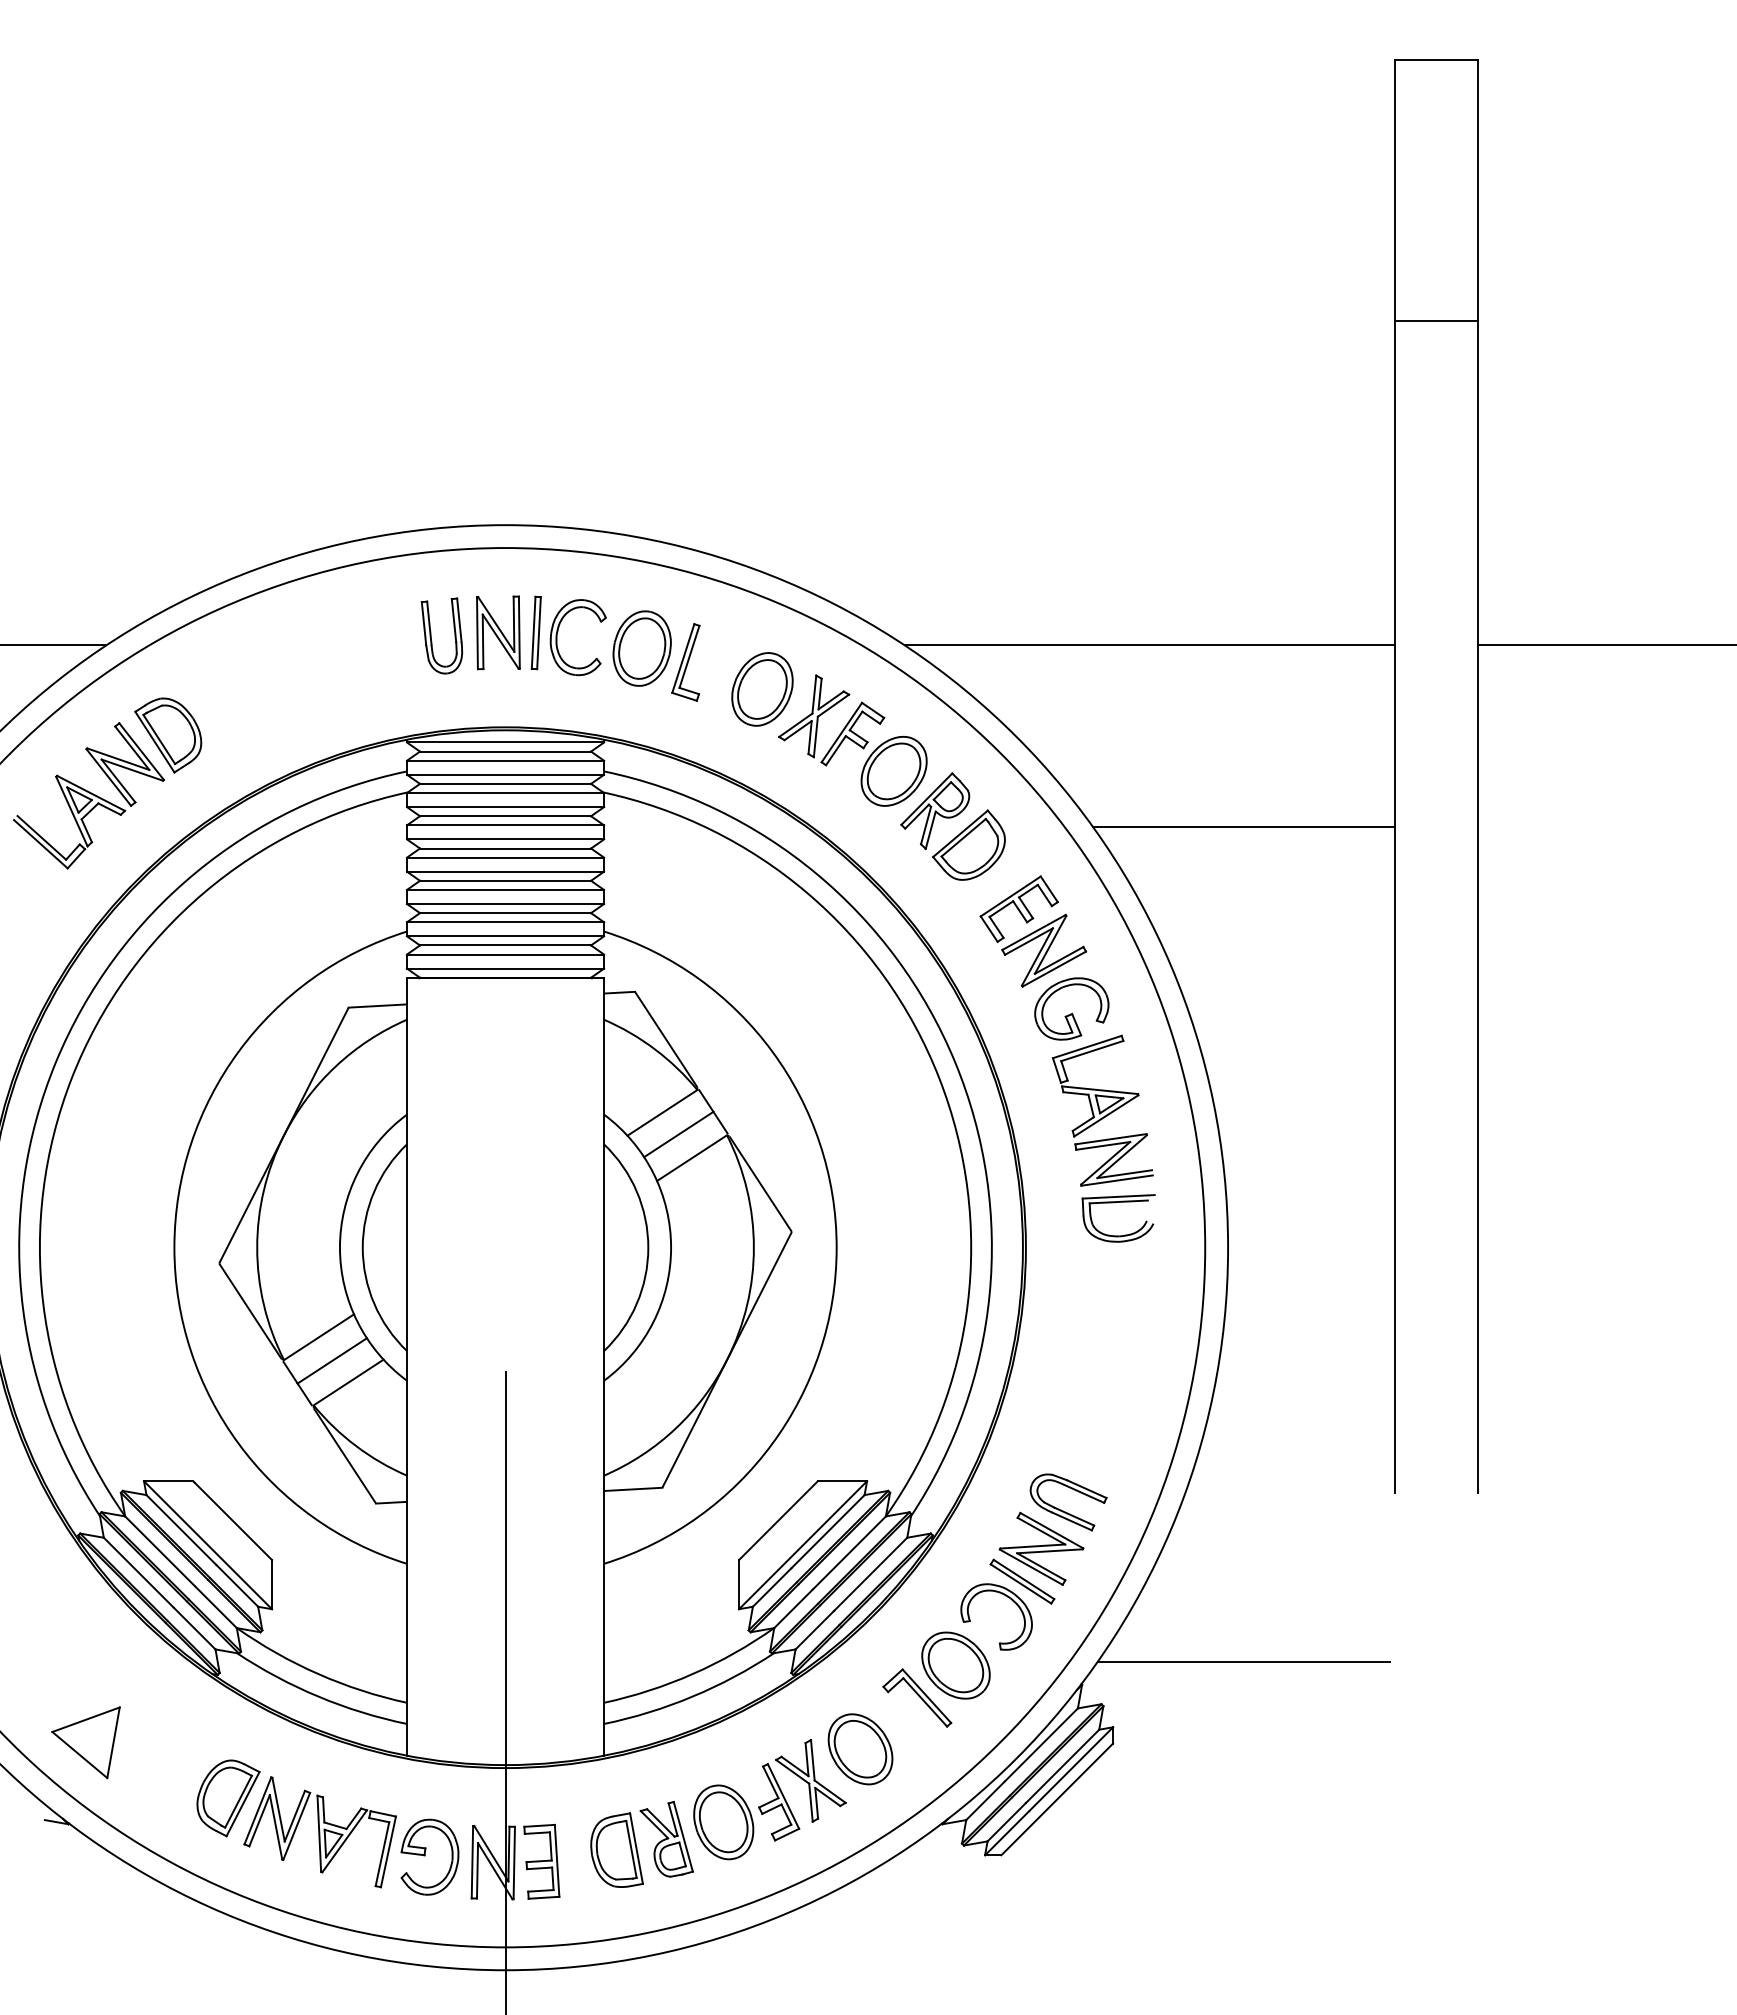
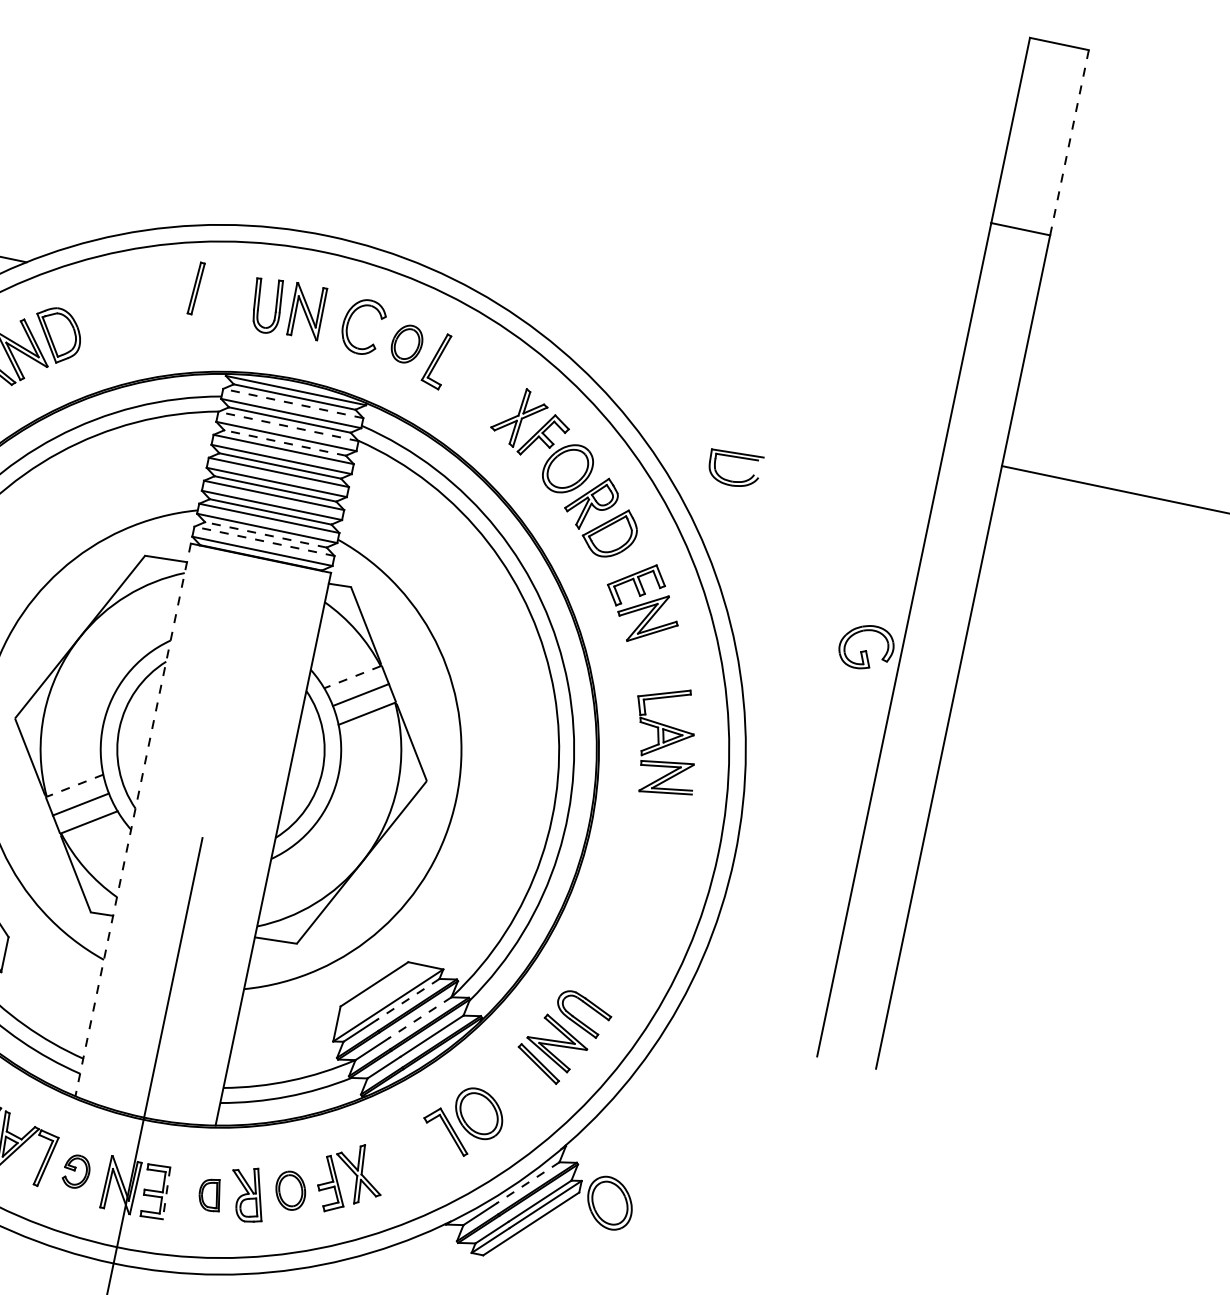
line: (1478, 191) -> (1069, 143), solid -> dashed
part: (535, 632) -> (195, 288), moved
line: (1149, 645) -> (768, 417), removed
part: (641, 648) -> (406, 343), size x0.7
part: (762, 689) -> (486, 391), removed
line: (505, 760) -> (293, 403), solid -> dashed
line: (505, 793) -> (288, 426), solid -> dashed
line: (505, 816) -> (284, 443), solid -> dashed
line: (1243, 826) -> (808, 559), removed
line: (505, 945) -> (265, 534), solid -> dashed
line: (505, 954) -> (264, 541), solid -> dashed
part: (1071, 1008) -> (866, 647), moved
line: (662, 1112) -> (352, 676), solid -> dashed
part: (1114, 1203) -> (733, 457), moved
line: (319, 1337) -> (75, 785), solid -> dashed
line: (406, 1366) -> (132, 819), solid -> dashed
line: (828, 1531) -> (408, 999), solid -> dashed
line: (849, 1553) -> (420, 1018), solid -> dashed
part: (1008, 1598) -> (526, 1073), removed
line: (1243, 1661) -> (684, 1153), removed
line: (1041, 1744) -> (528, 1182), solid -> dashed
part: (860, 1749) -> (609, 1203), moved
part: (723, 1822) -> (290, 1190), size x0.7
part: (616, 1849) -> (210, 1194), size x0.6
part: (429, 1856) -> (76, 1171), size x0.6
line: (557, 1861) -> (166, 1193), solid -> dashed

